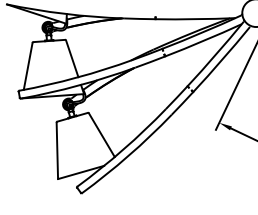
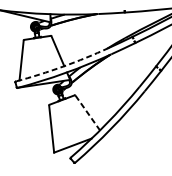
arc: (76, 77) -> (62, 66), solid -> dashed
line: (102, 135) -> (88, 113), solid -> dashed

